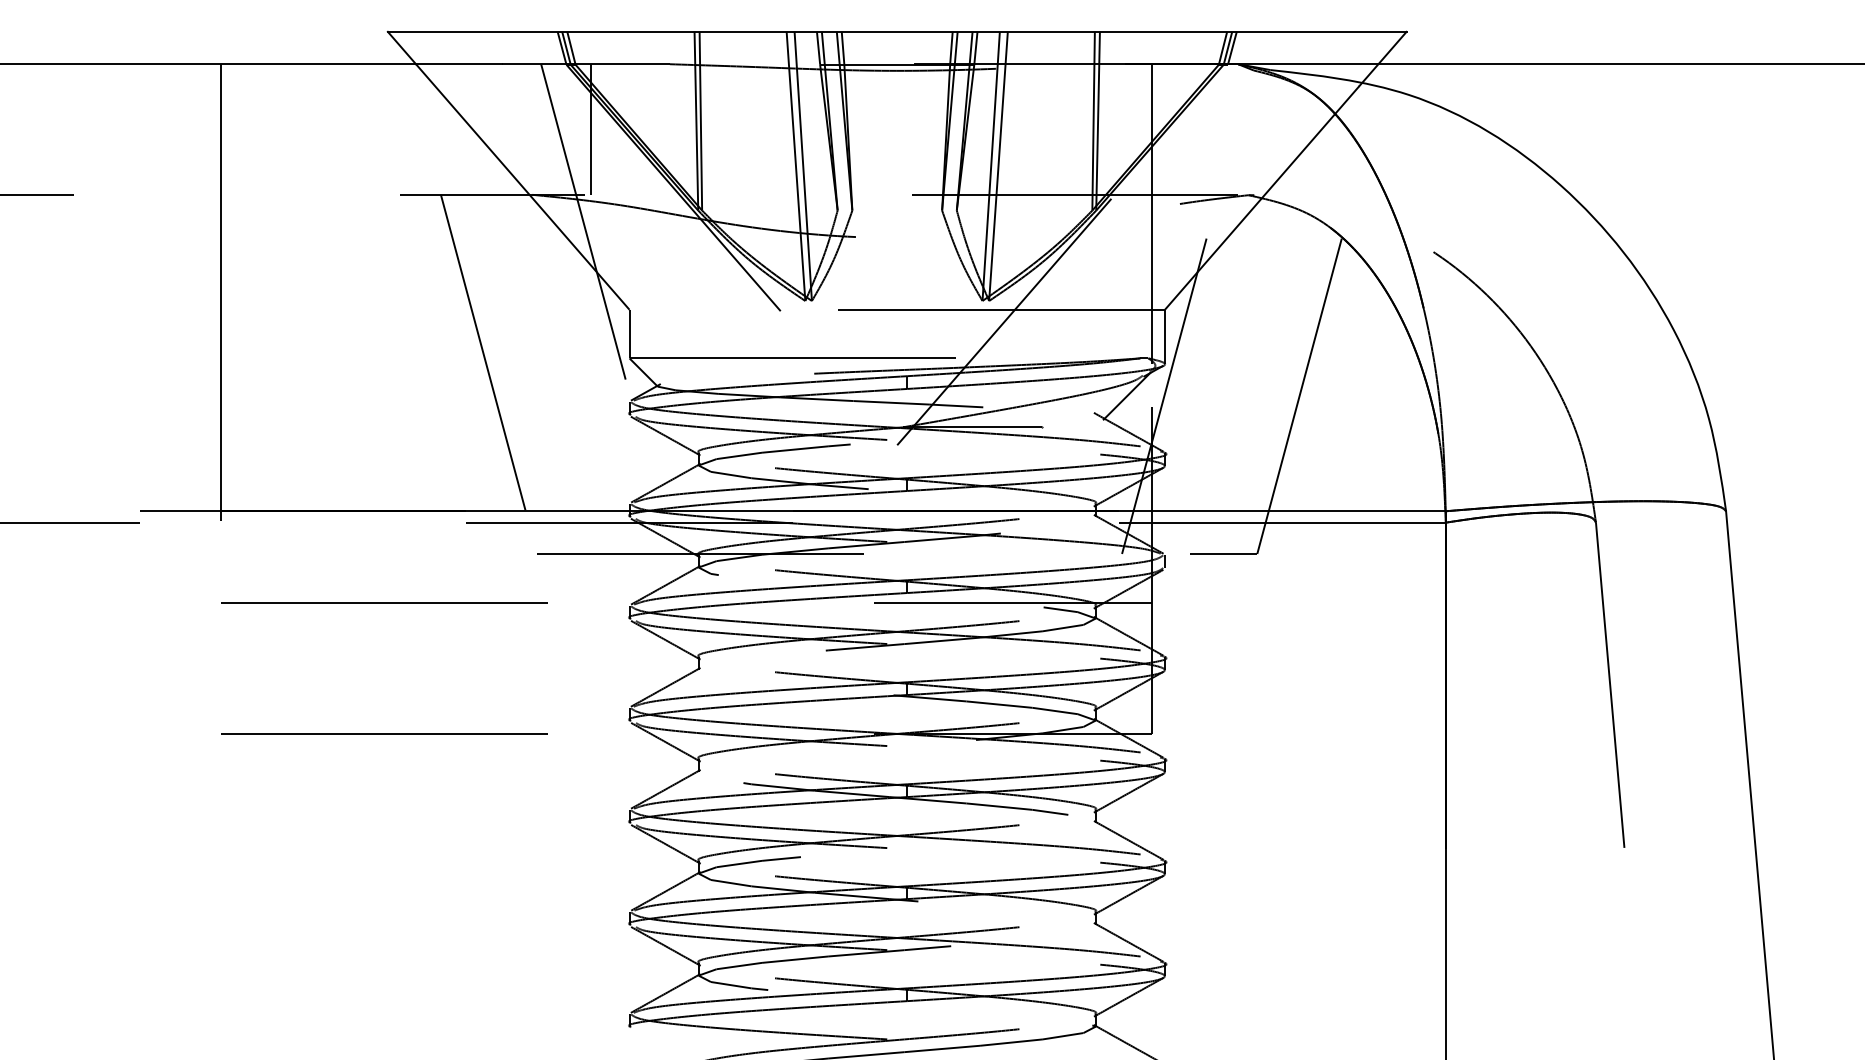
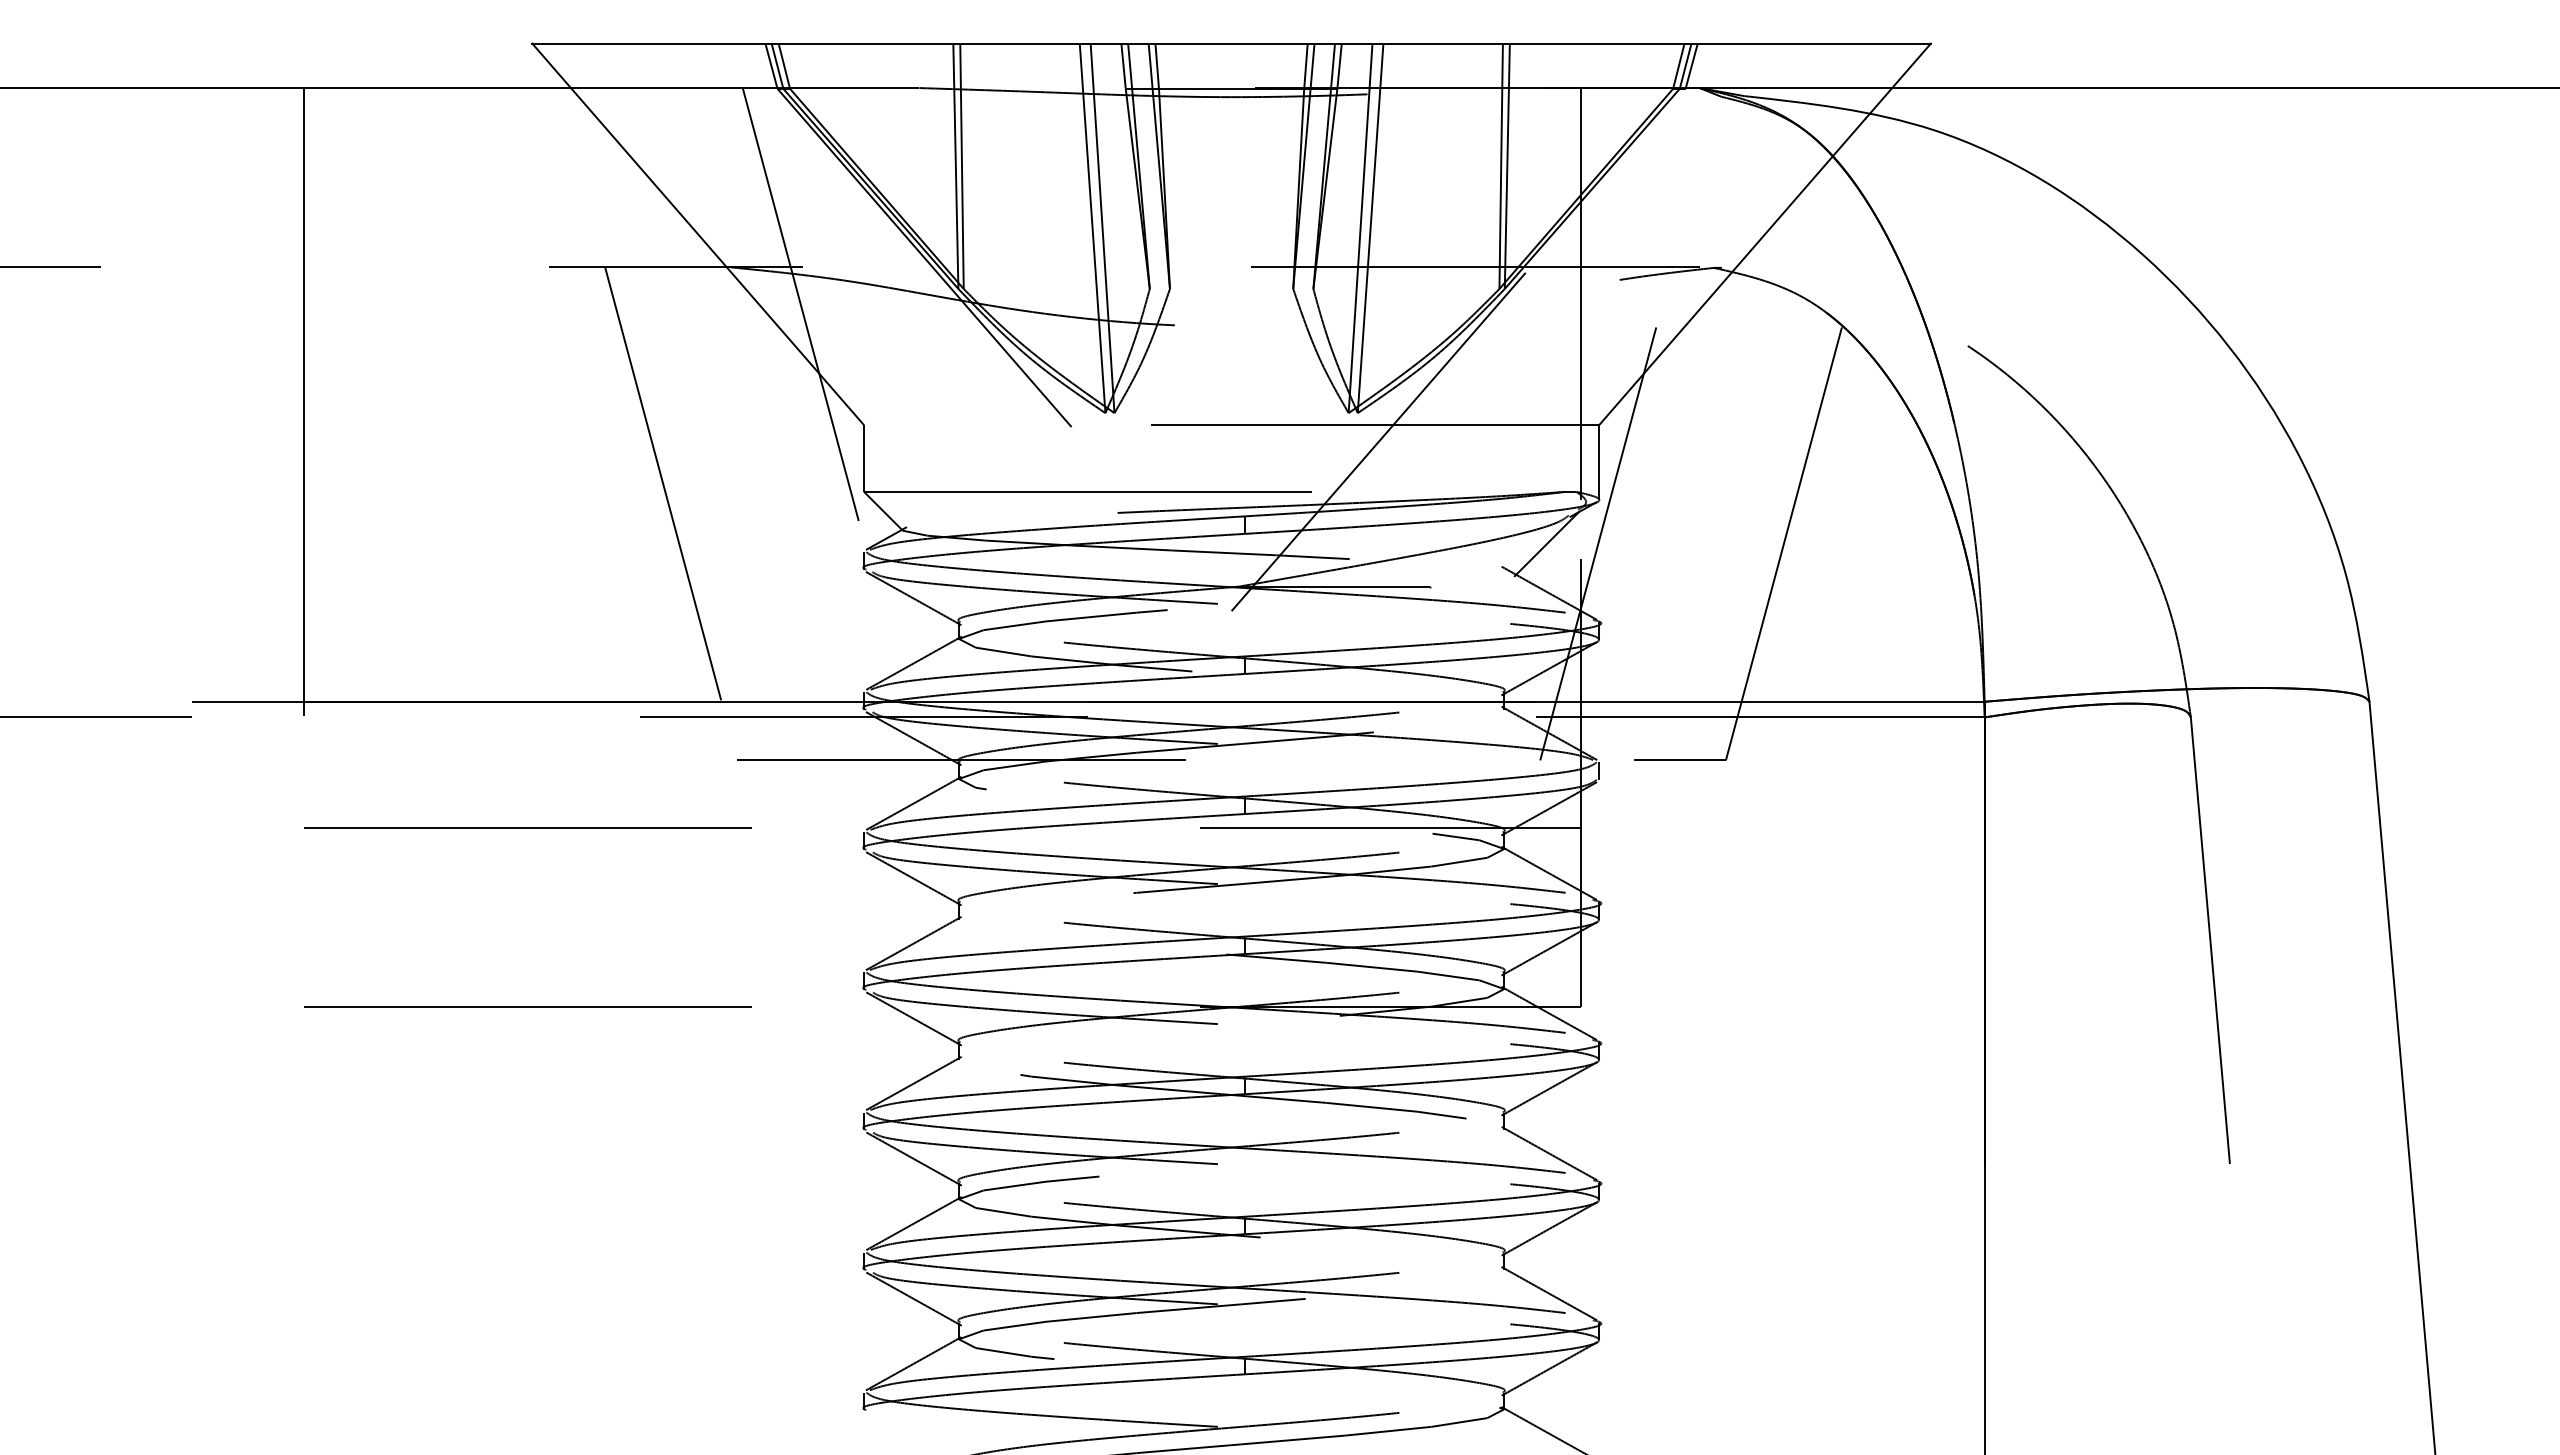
line: (590, 129) -> (810, 177), removed

